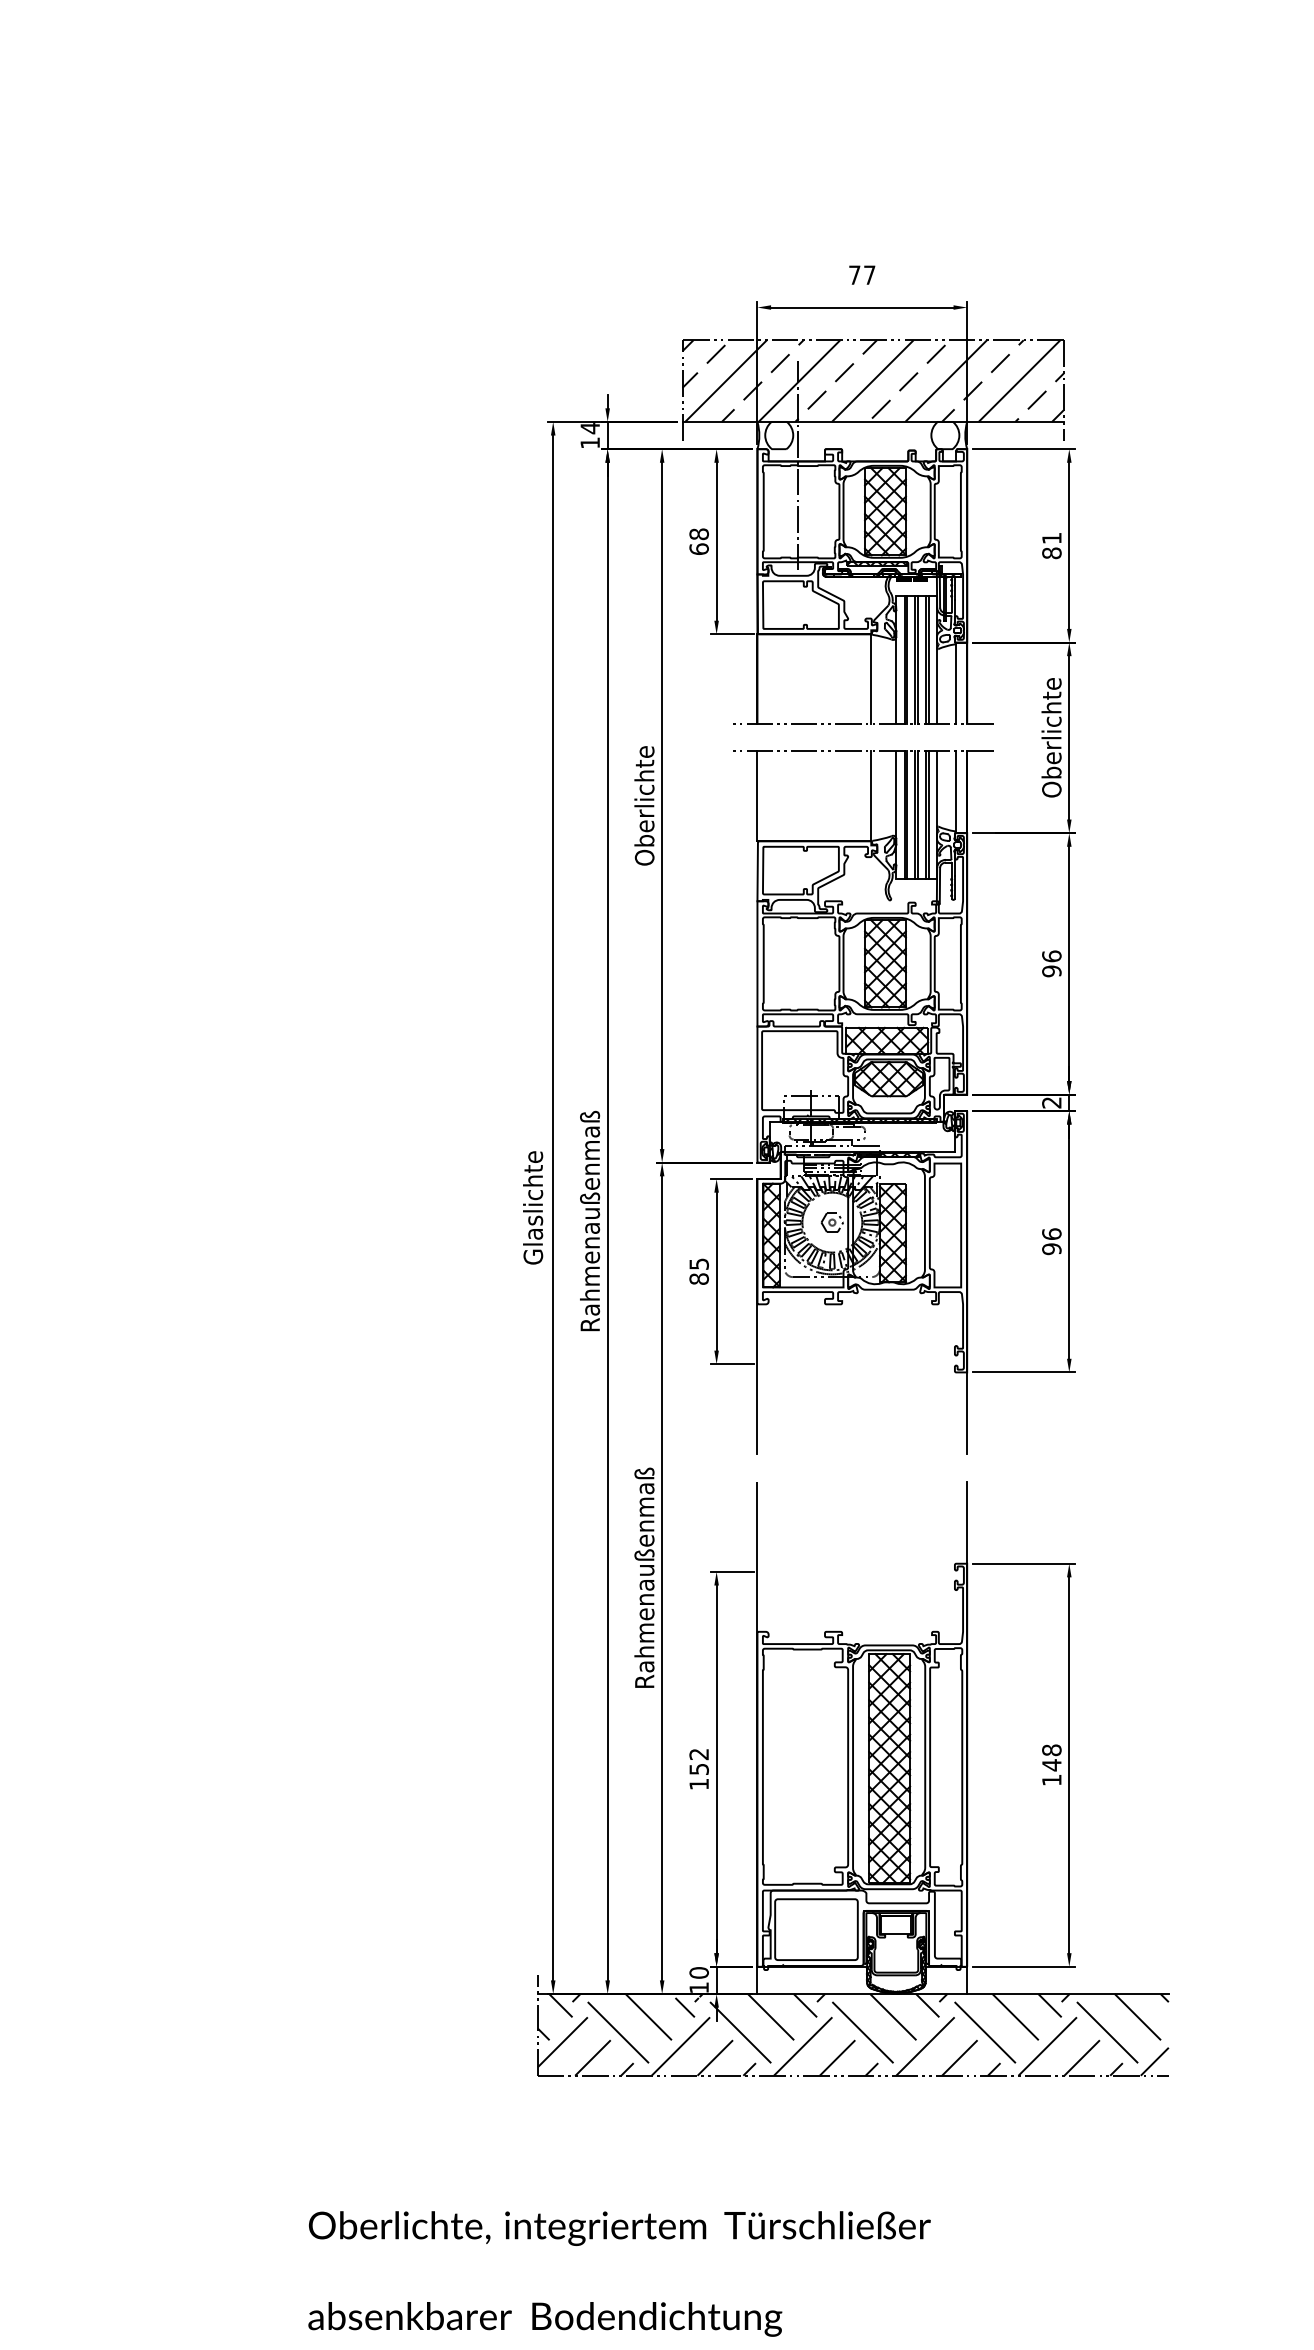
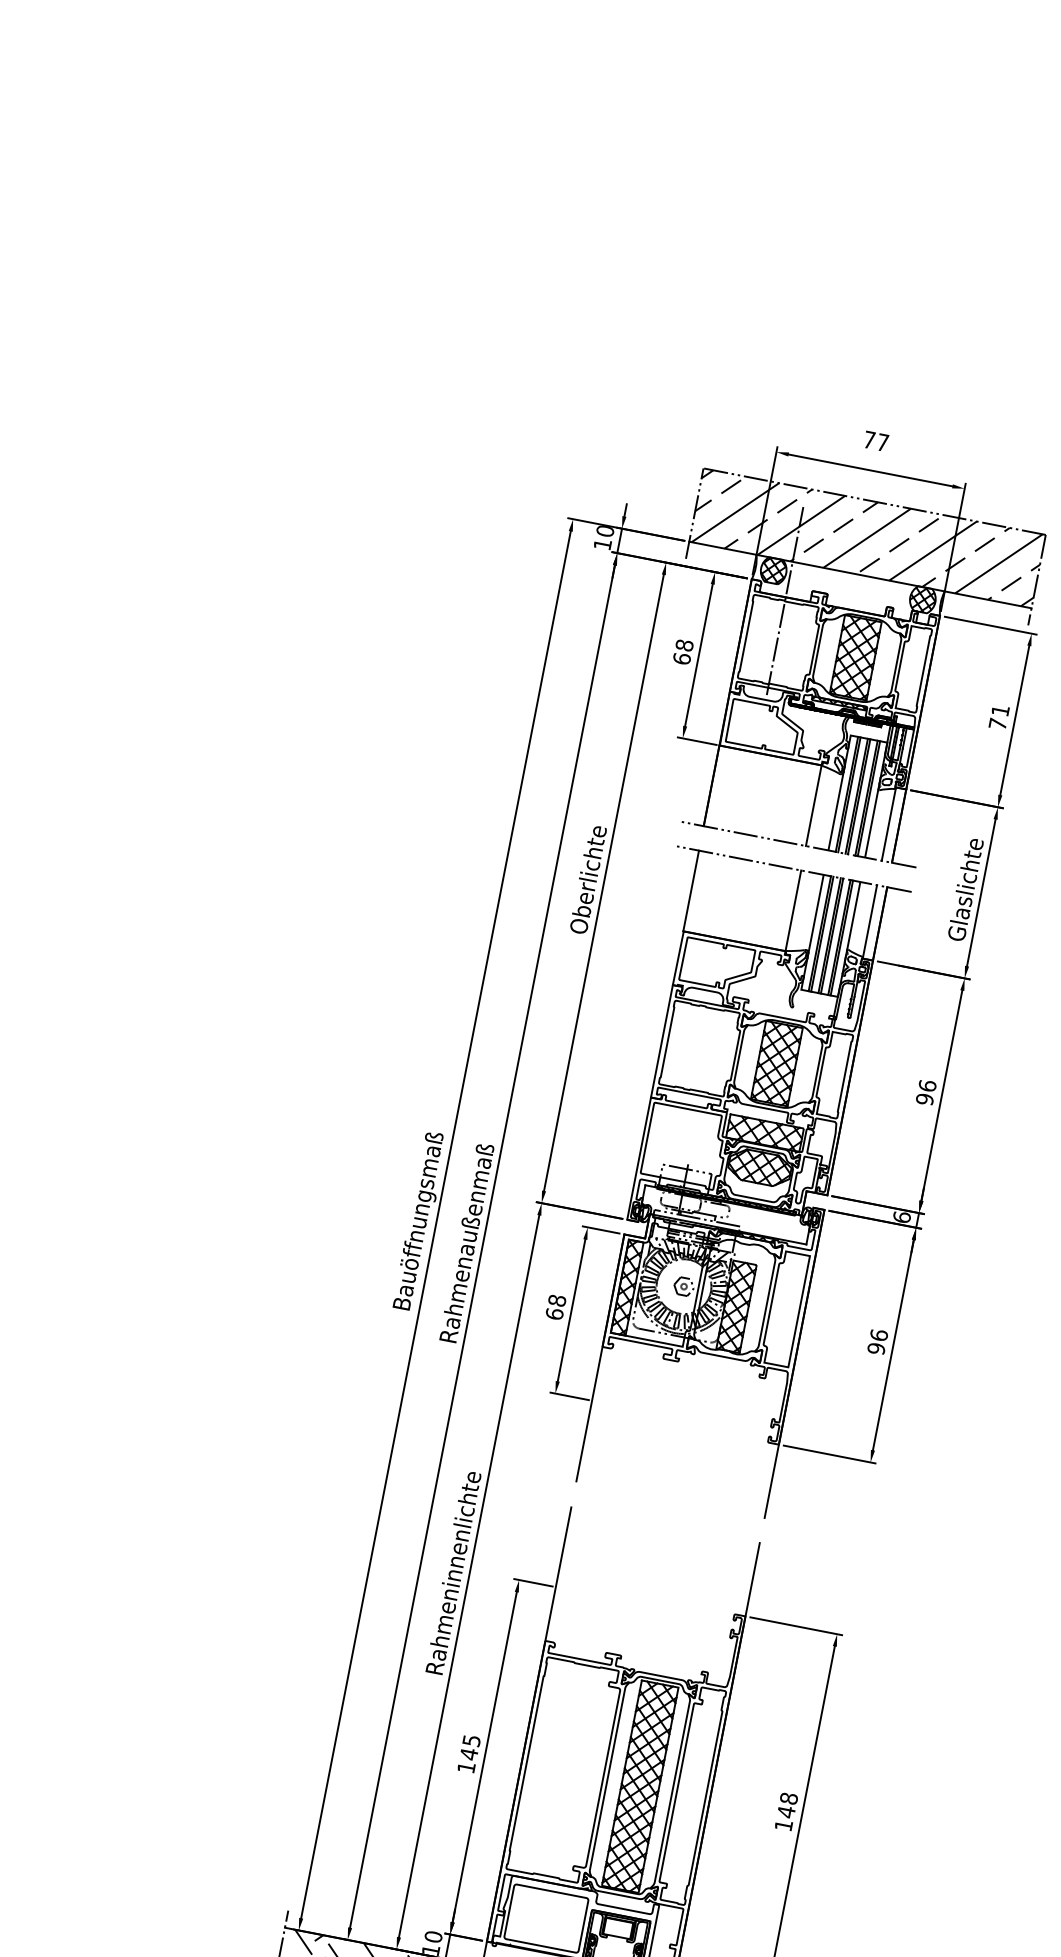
text: (590, 428) -> (605, 531), 14 -> 10
hatch: (778, 435) -> (773, 570), added
hatch: (945, 435) -> (922, 599), added
text: (1051, 553) -> (997, 724), 81 -> 71
text: (1051, 737) -> (965, 889), Oberlichte -> Glaslichte
text: (1051, 1102) -> (901, 1217), 2 -> 6
text: (535, 1206) -> (420, 1220), Glaslichte -> Bauöffnungsmaß
text: (698, 1271) -> (555, 1307), 85 -> 68
text: (644, 1577) -> (453, 1572), Rahmenaußenmaß -> Rahmeninnenlichte
text: (698, 1762) -> (469, 1747), 152 -> 145

